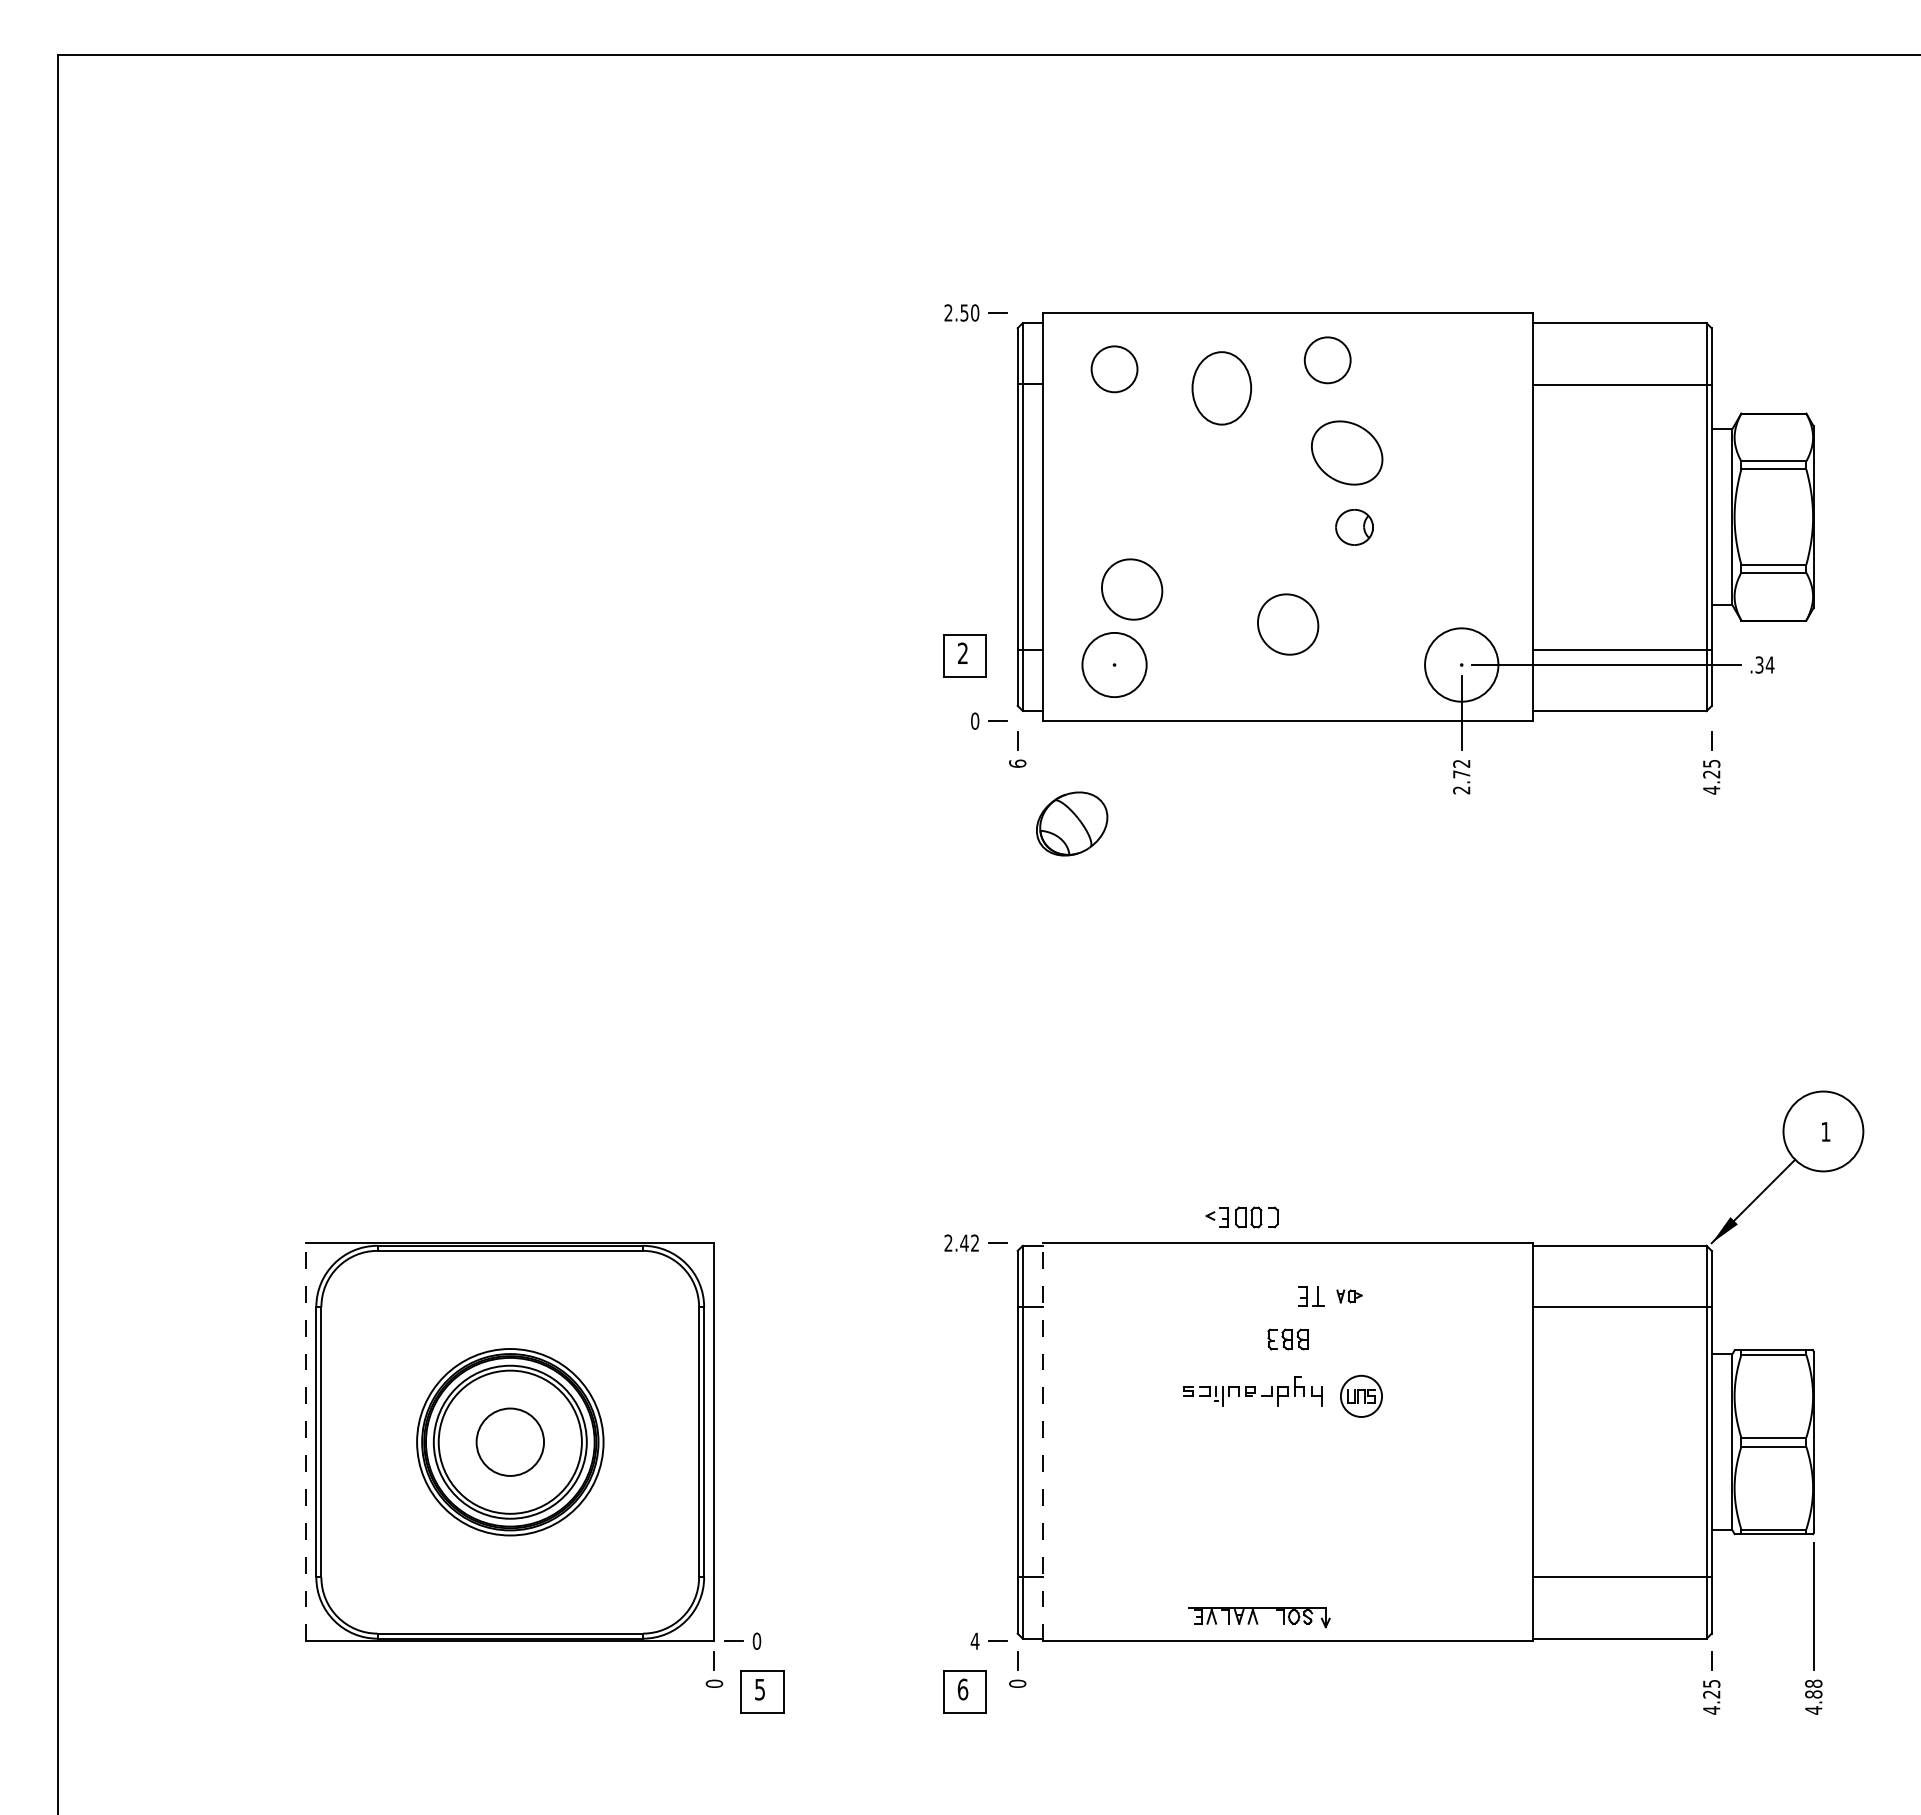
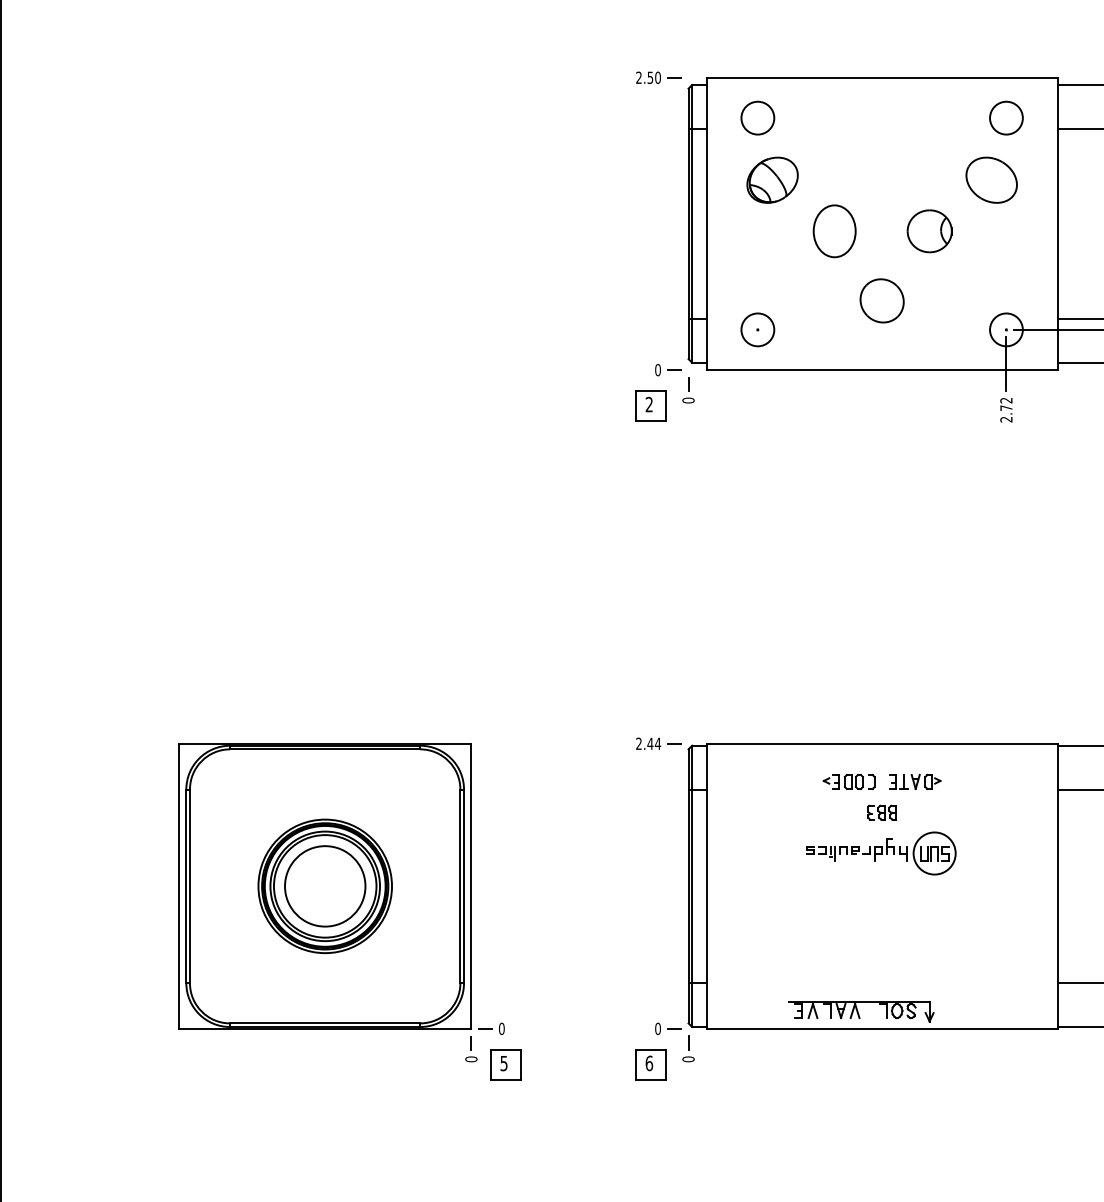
circle: (1327, 360) -> (1006, 118), moved
part: (1221, 388) -> (834, 231), moved
part: (1347, 452) -> (991, 179), moved
part: (1354, 527) -> (929, 231), size x1.67
part: (1132, 589) -> (770, 275), removed
part: (964, 655) -> (650, 406), moved
circle: (1114, 664) -> (757, 329), size x0.71
circle: (1461, 664) -> (1006, 329), size x0.62
text: (1017, 763) -> (688, 400), 6 -> 0
part: (1072, 823) -> (772, 179), moved
part: (1241, 1217) -> (848, 782), moved
text: (974, 1242) -> (657, 743), 2.42 -> 2.44
part: (1349, 1296) -> (926, 782), size x1.67
part: (1361, 1396) -> (934, 853), size x1.43
line: (306, 1441) -> (179, 885), dashed -> solid
line: (1043, 1441) -> (706, 885), dashed -> solid
circle: (510, 1442) -> (325, 886), size x1.67
part: (1258, 1617) -> (860, 1011), size x1.43
text: (974, 1640) -> (657, 1028), 4 -> 0

